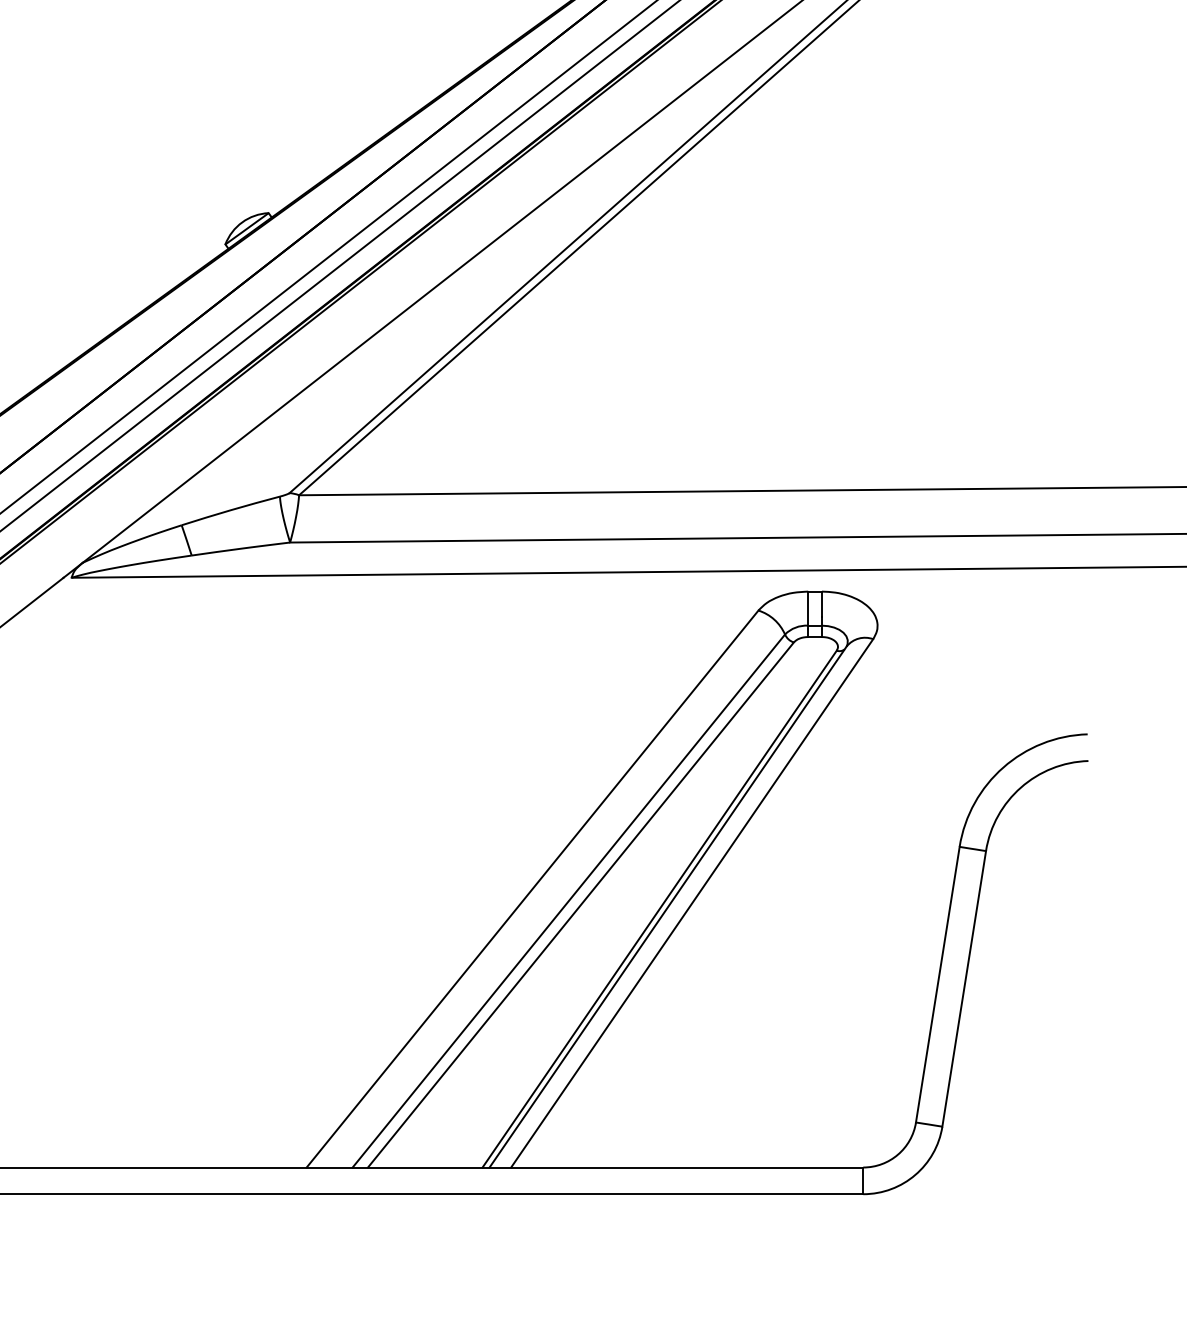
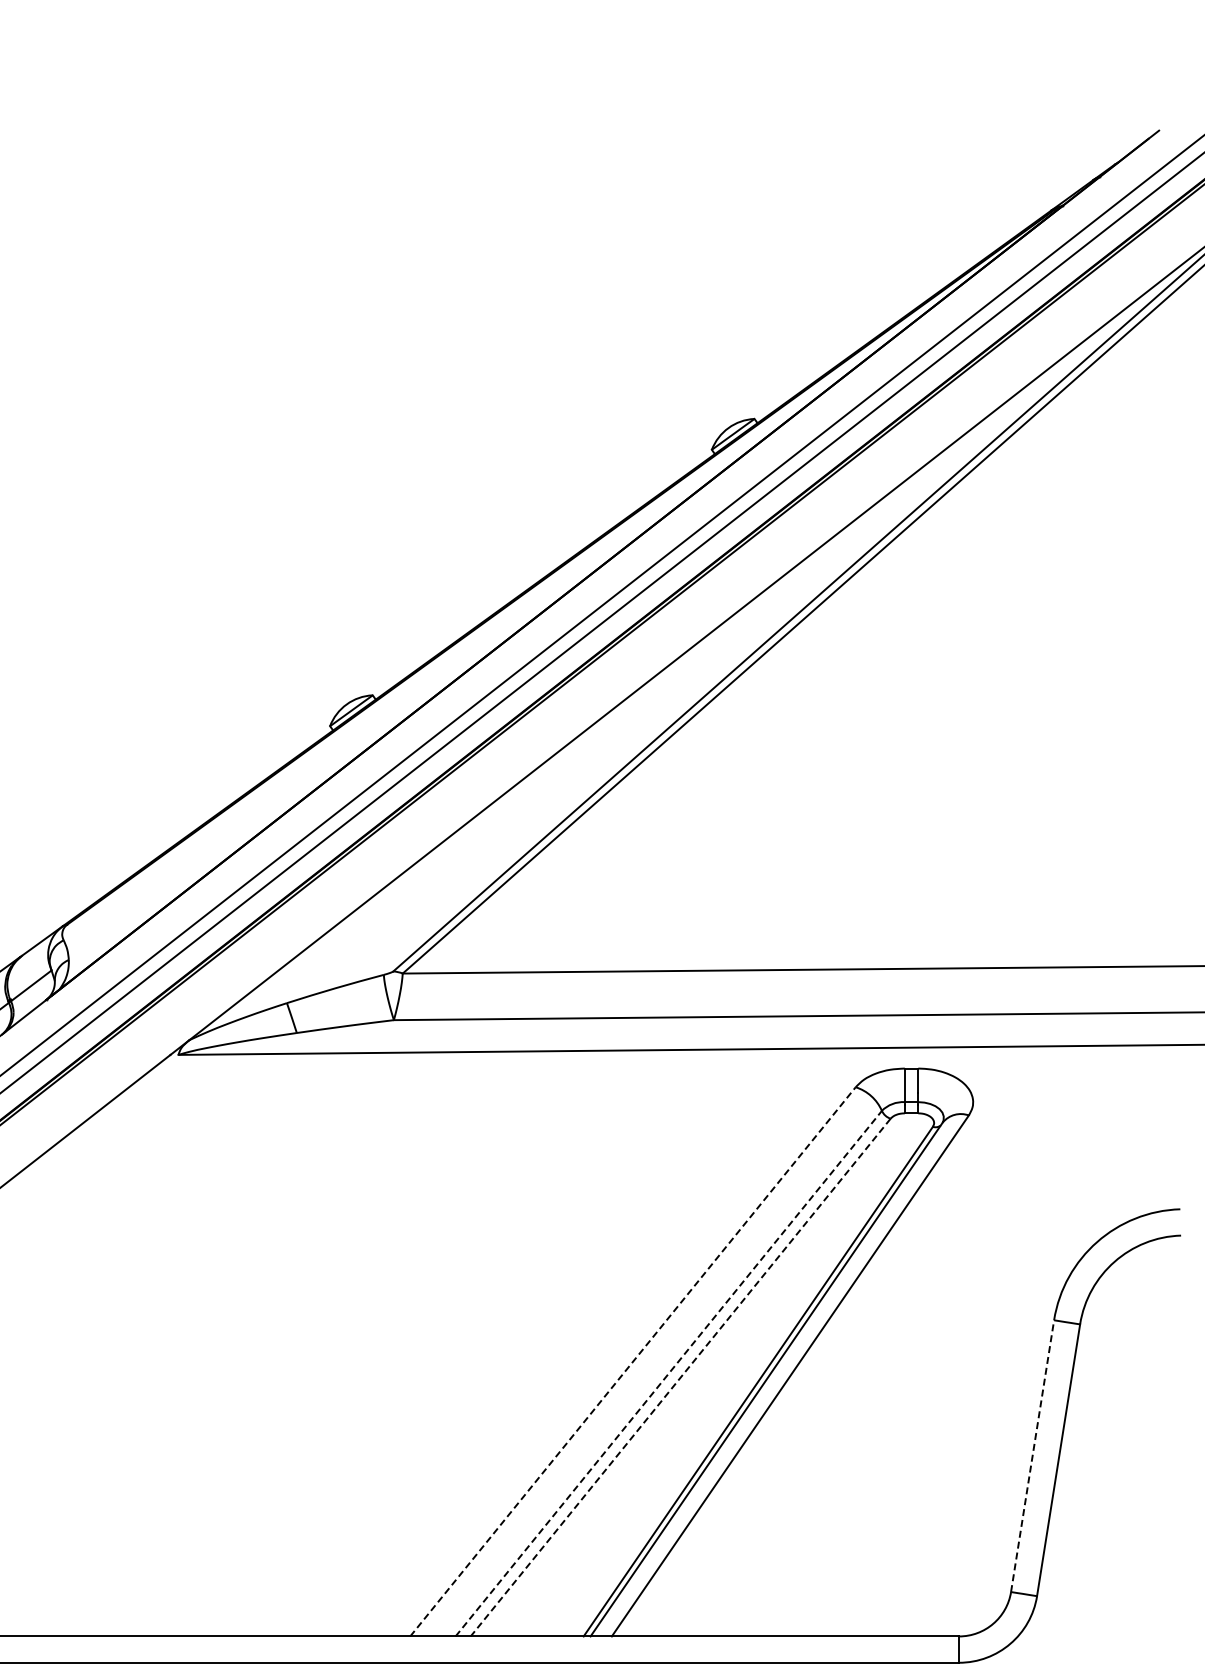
line: (532, 888) -> (632, 1361), solid -> dashed
line: (569, 900) -> (669, 1373), solid -> dashed
line: (580, 904) -> (680, 1377), solid -> dashed
line: (937, 985) -> (1032, 1456), solid -> dashed

